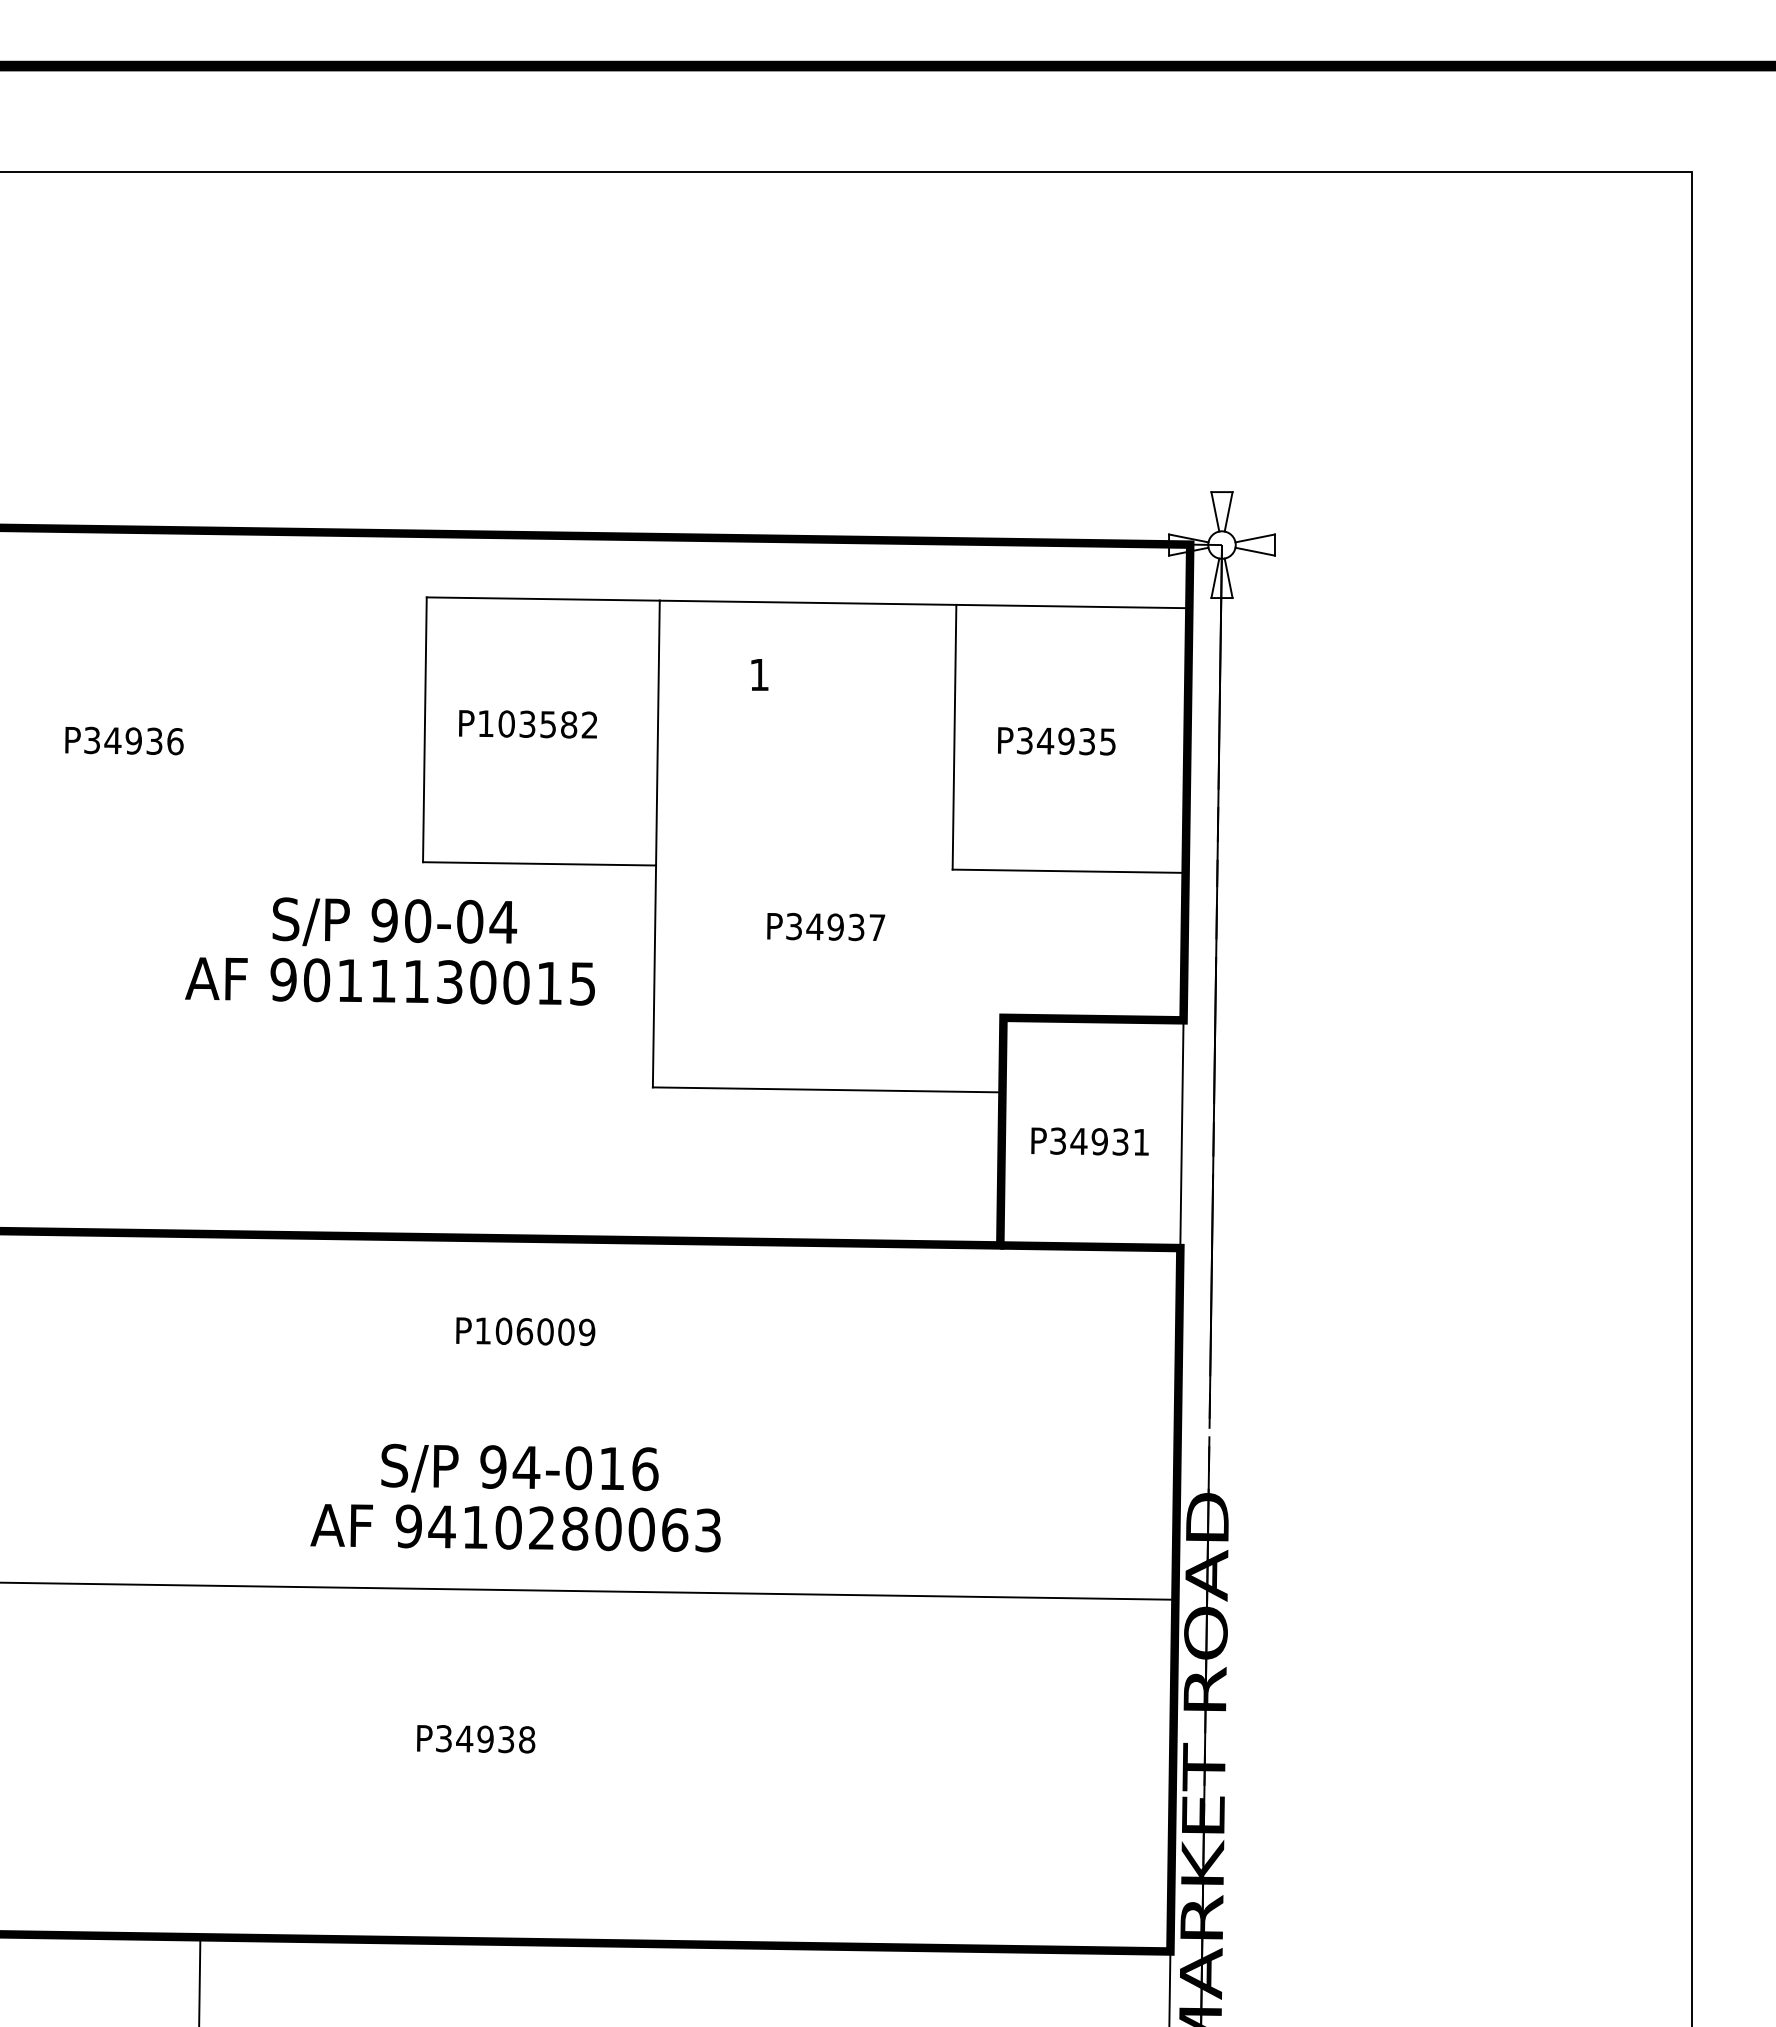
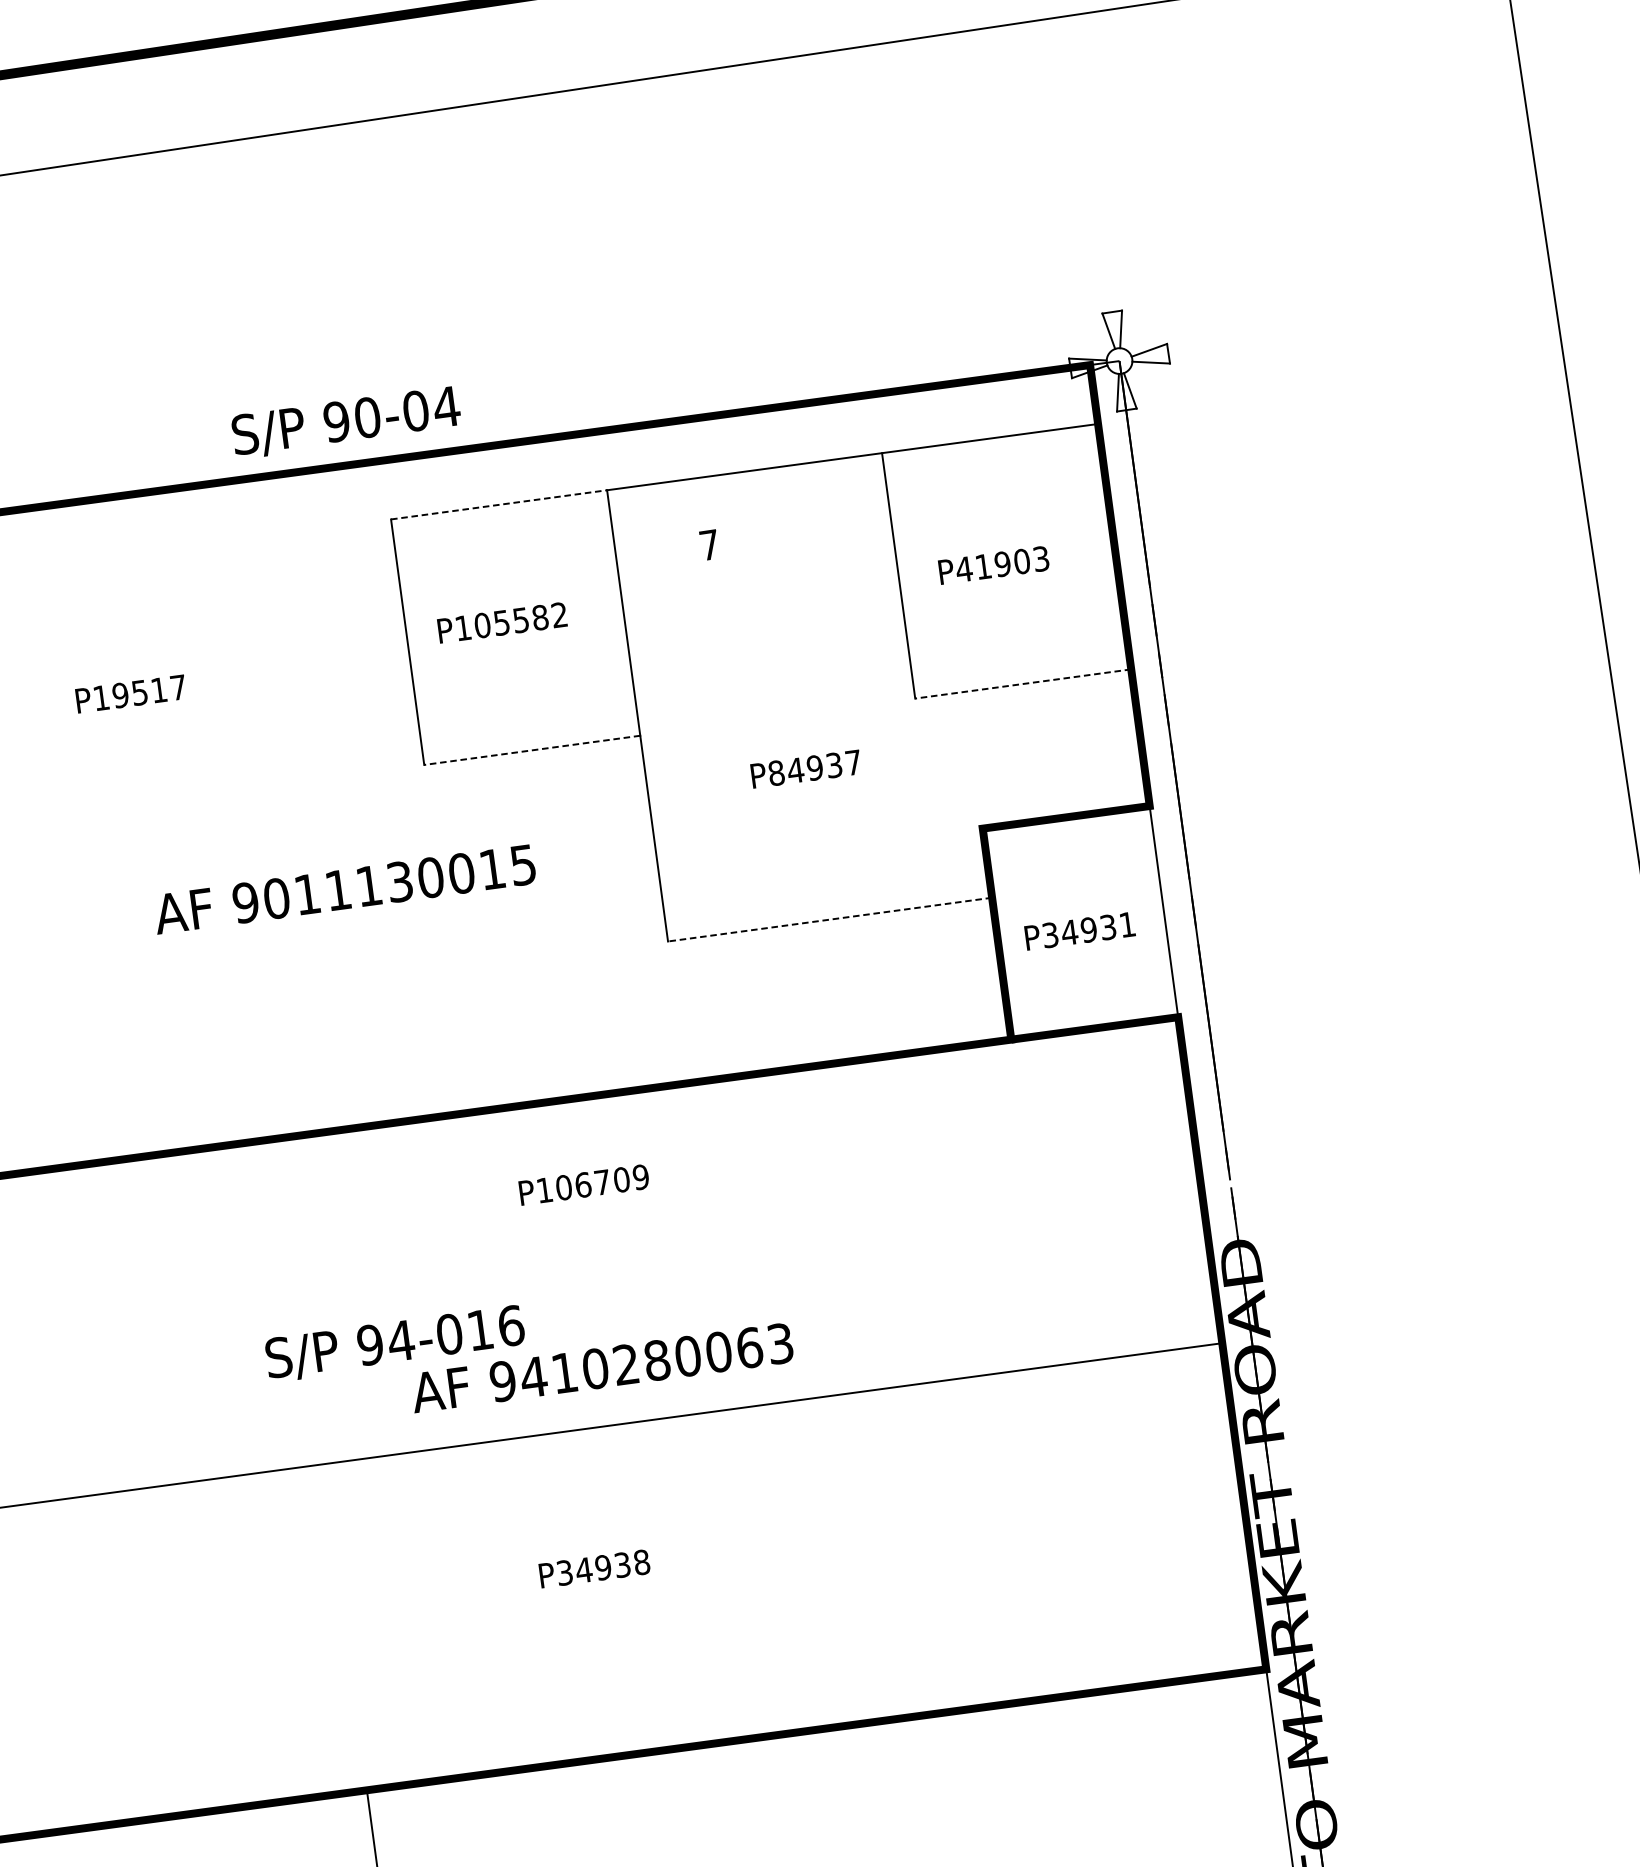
line: (543, 599) -> (499, 505), solid -> dashed
text: (759, 674) -> (709, 544), 1 -> 7
text: (527, 723) -> (501, 622), P103582 -> P105582
text: (133, 740) -> (139, 692), P34936 -> P19517
text: (1065, 741) -> (1001, 564), P34935 -> P41903
line: (539, 863) -> (532, 750), solid -> dashed
line: (1068, 871) -> (1022, 684), solid -> dashed
text: (394, 921) -> (345, 421), moved
text: (794, 926) -> (776, 773), P34937 -> P84937
text: (389, 981) -> (344, 889), moved
line: (827, 1089) -> (829, 919), solid -> dashed
text: (545, 1331) -> (602, 1182), P106009 -> P106709
text: (519, 1467) -> (394, 1341), moved

